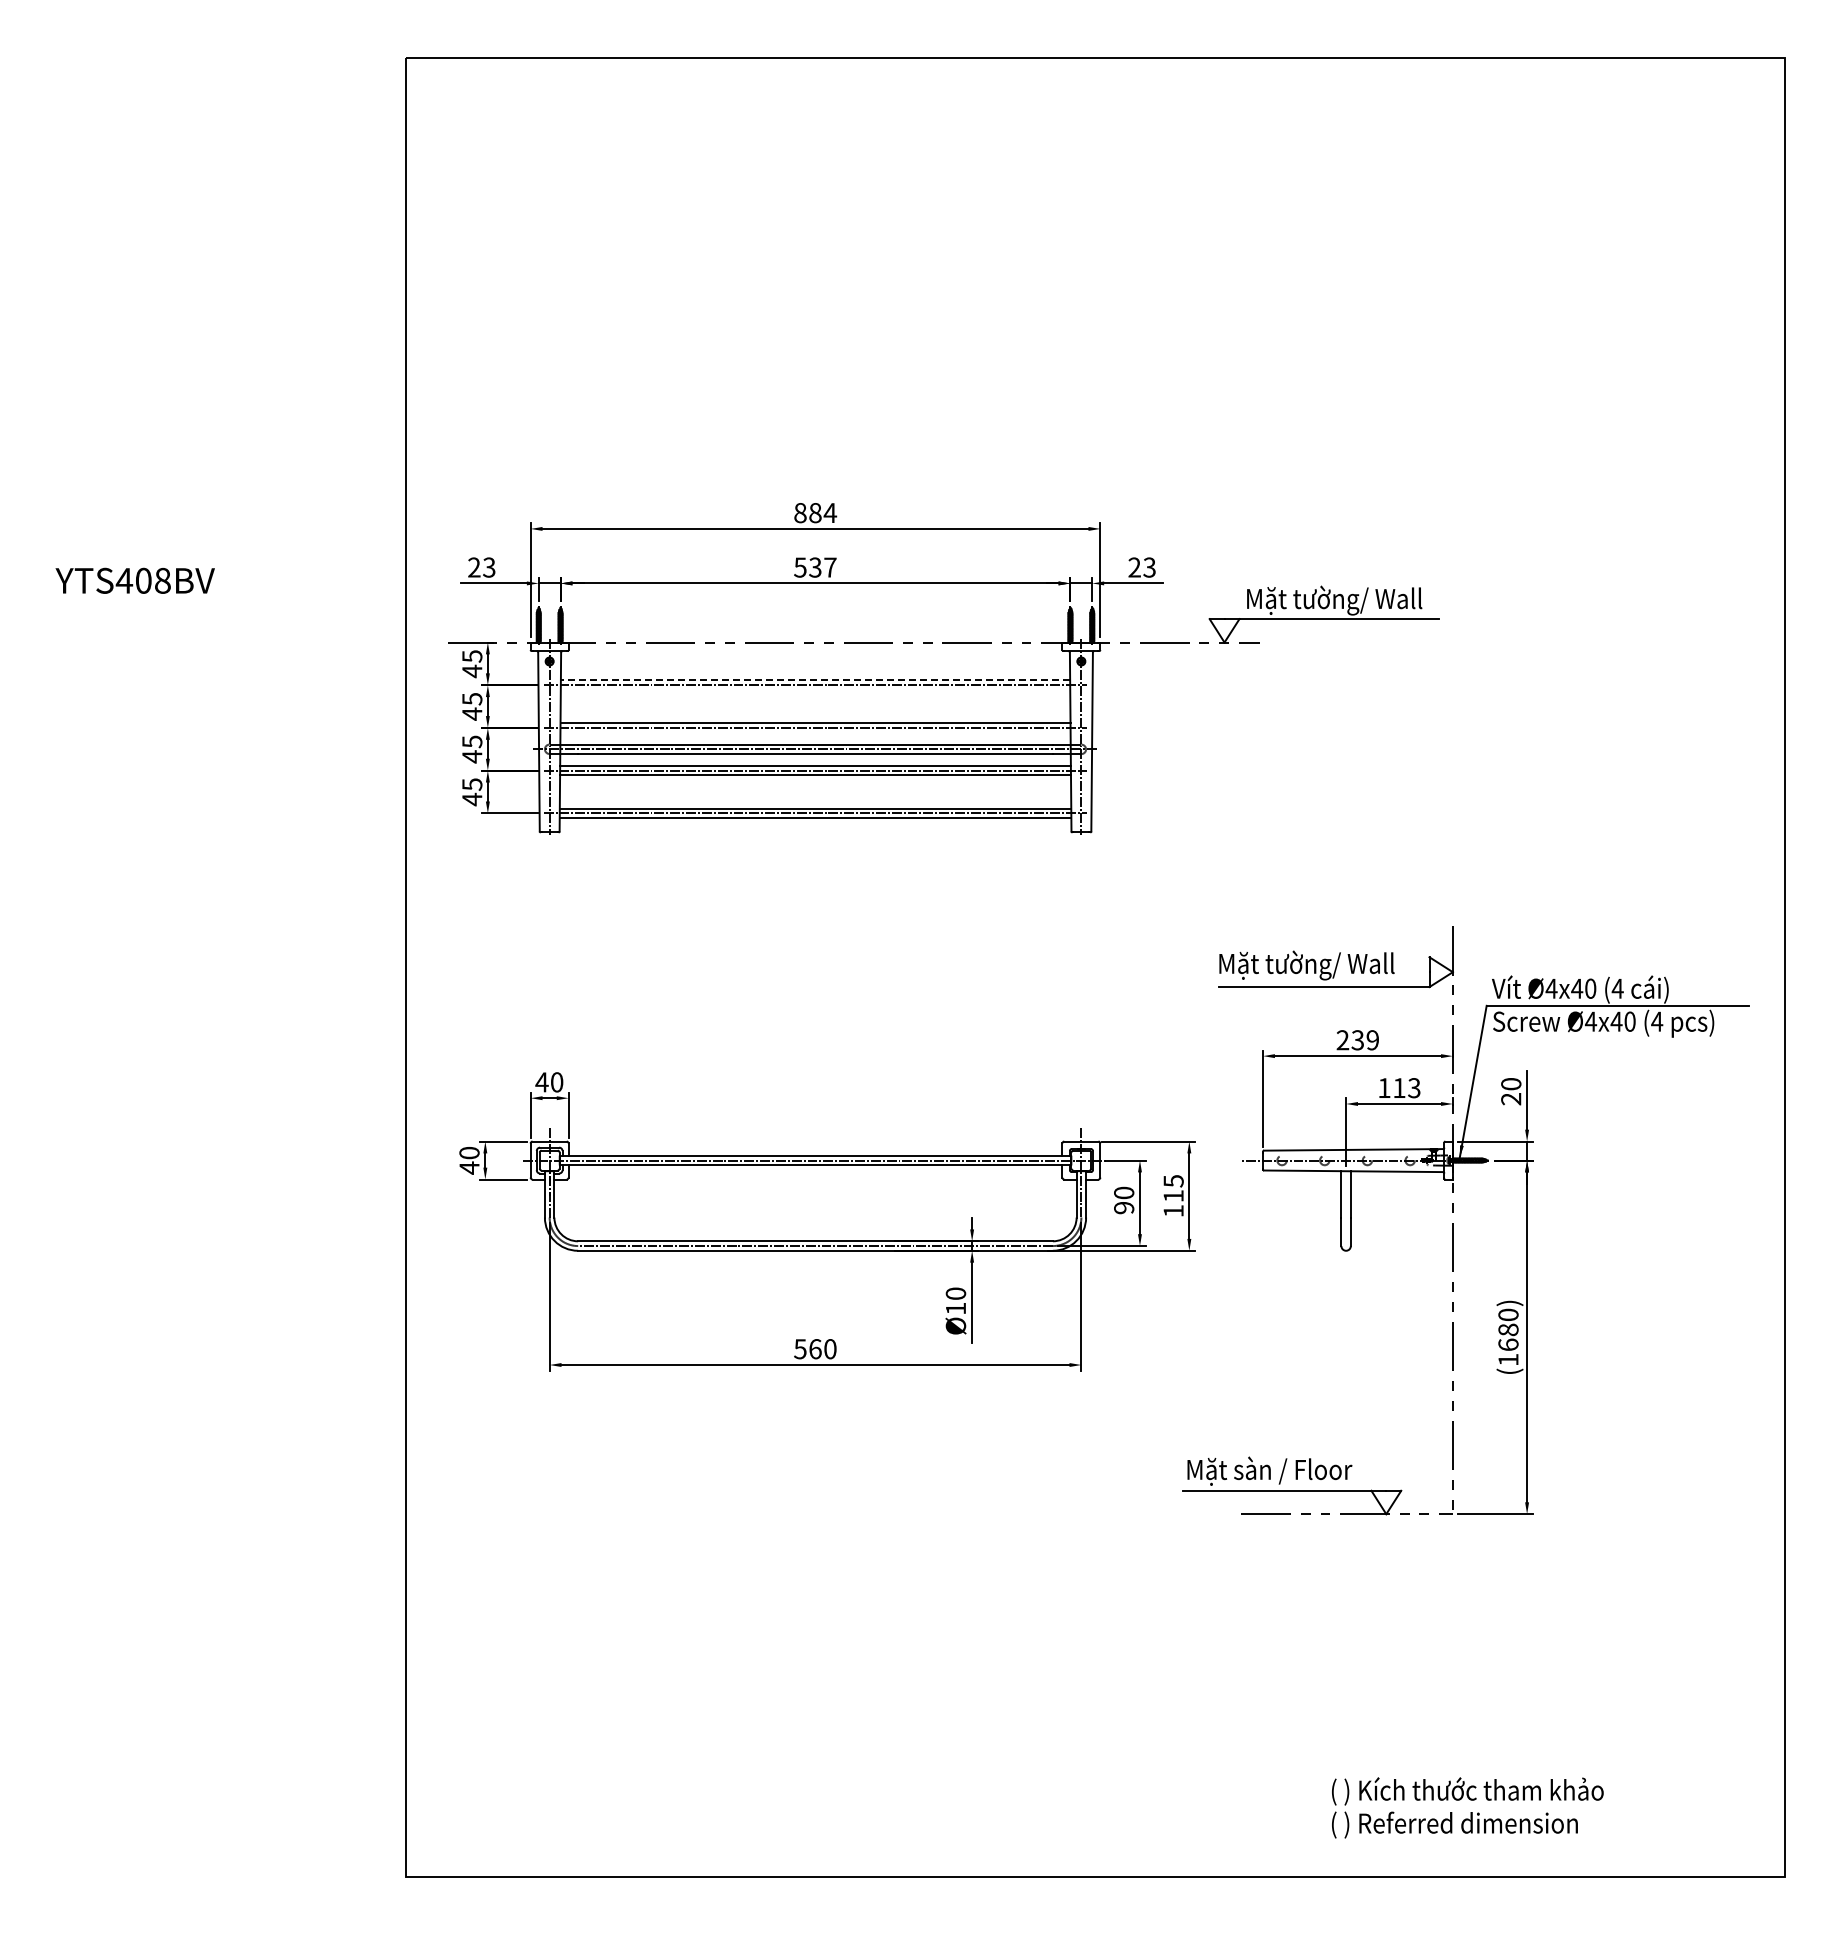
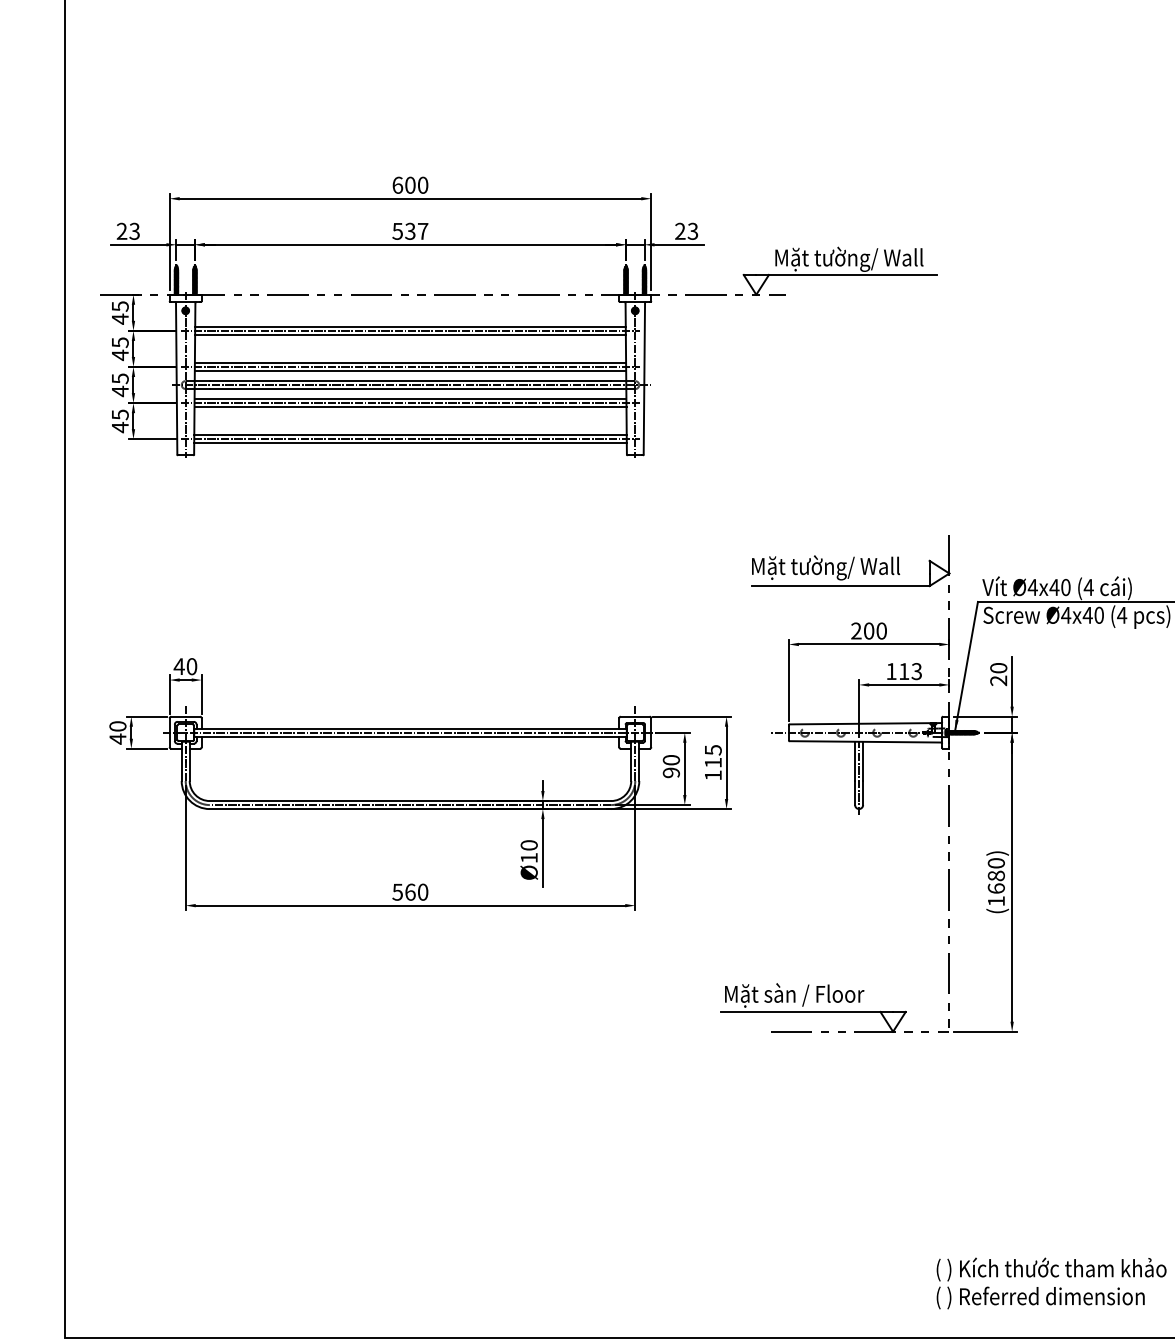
text: (815, 512) -> (410, 184), 884 -> 600
line: (815, 680) -> (410, 326), dashed -> solid
line: (815, 689) -> (410, 334), added
line: (815, 732) -> (410, 370), added
text: (1365, 1040) -> (875, 631), 239 -> 200
line: (1346, 1214) -> (859, 778), added
text: (1467, 1807) -> (1051, 1283), moved

